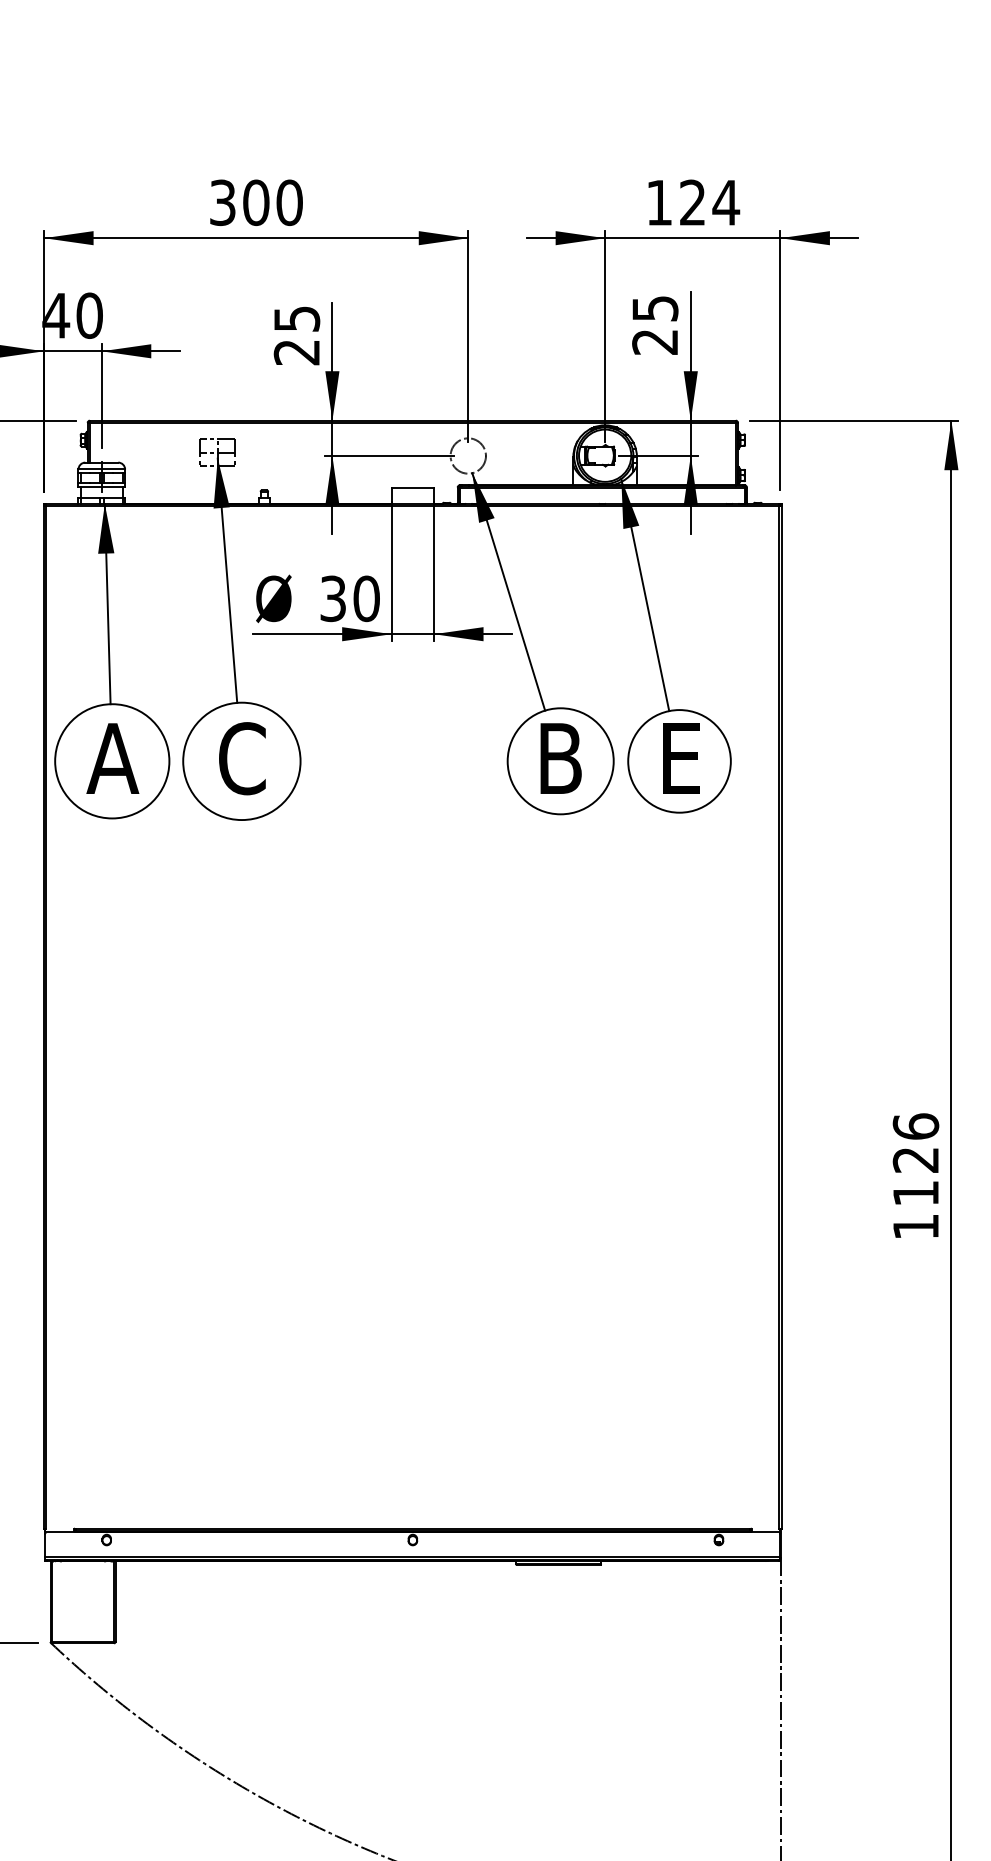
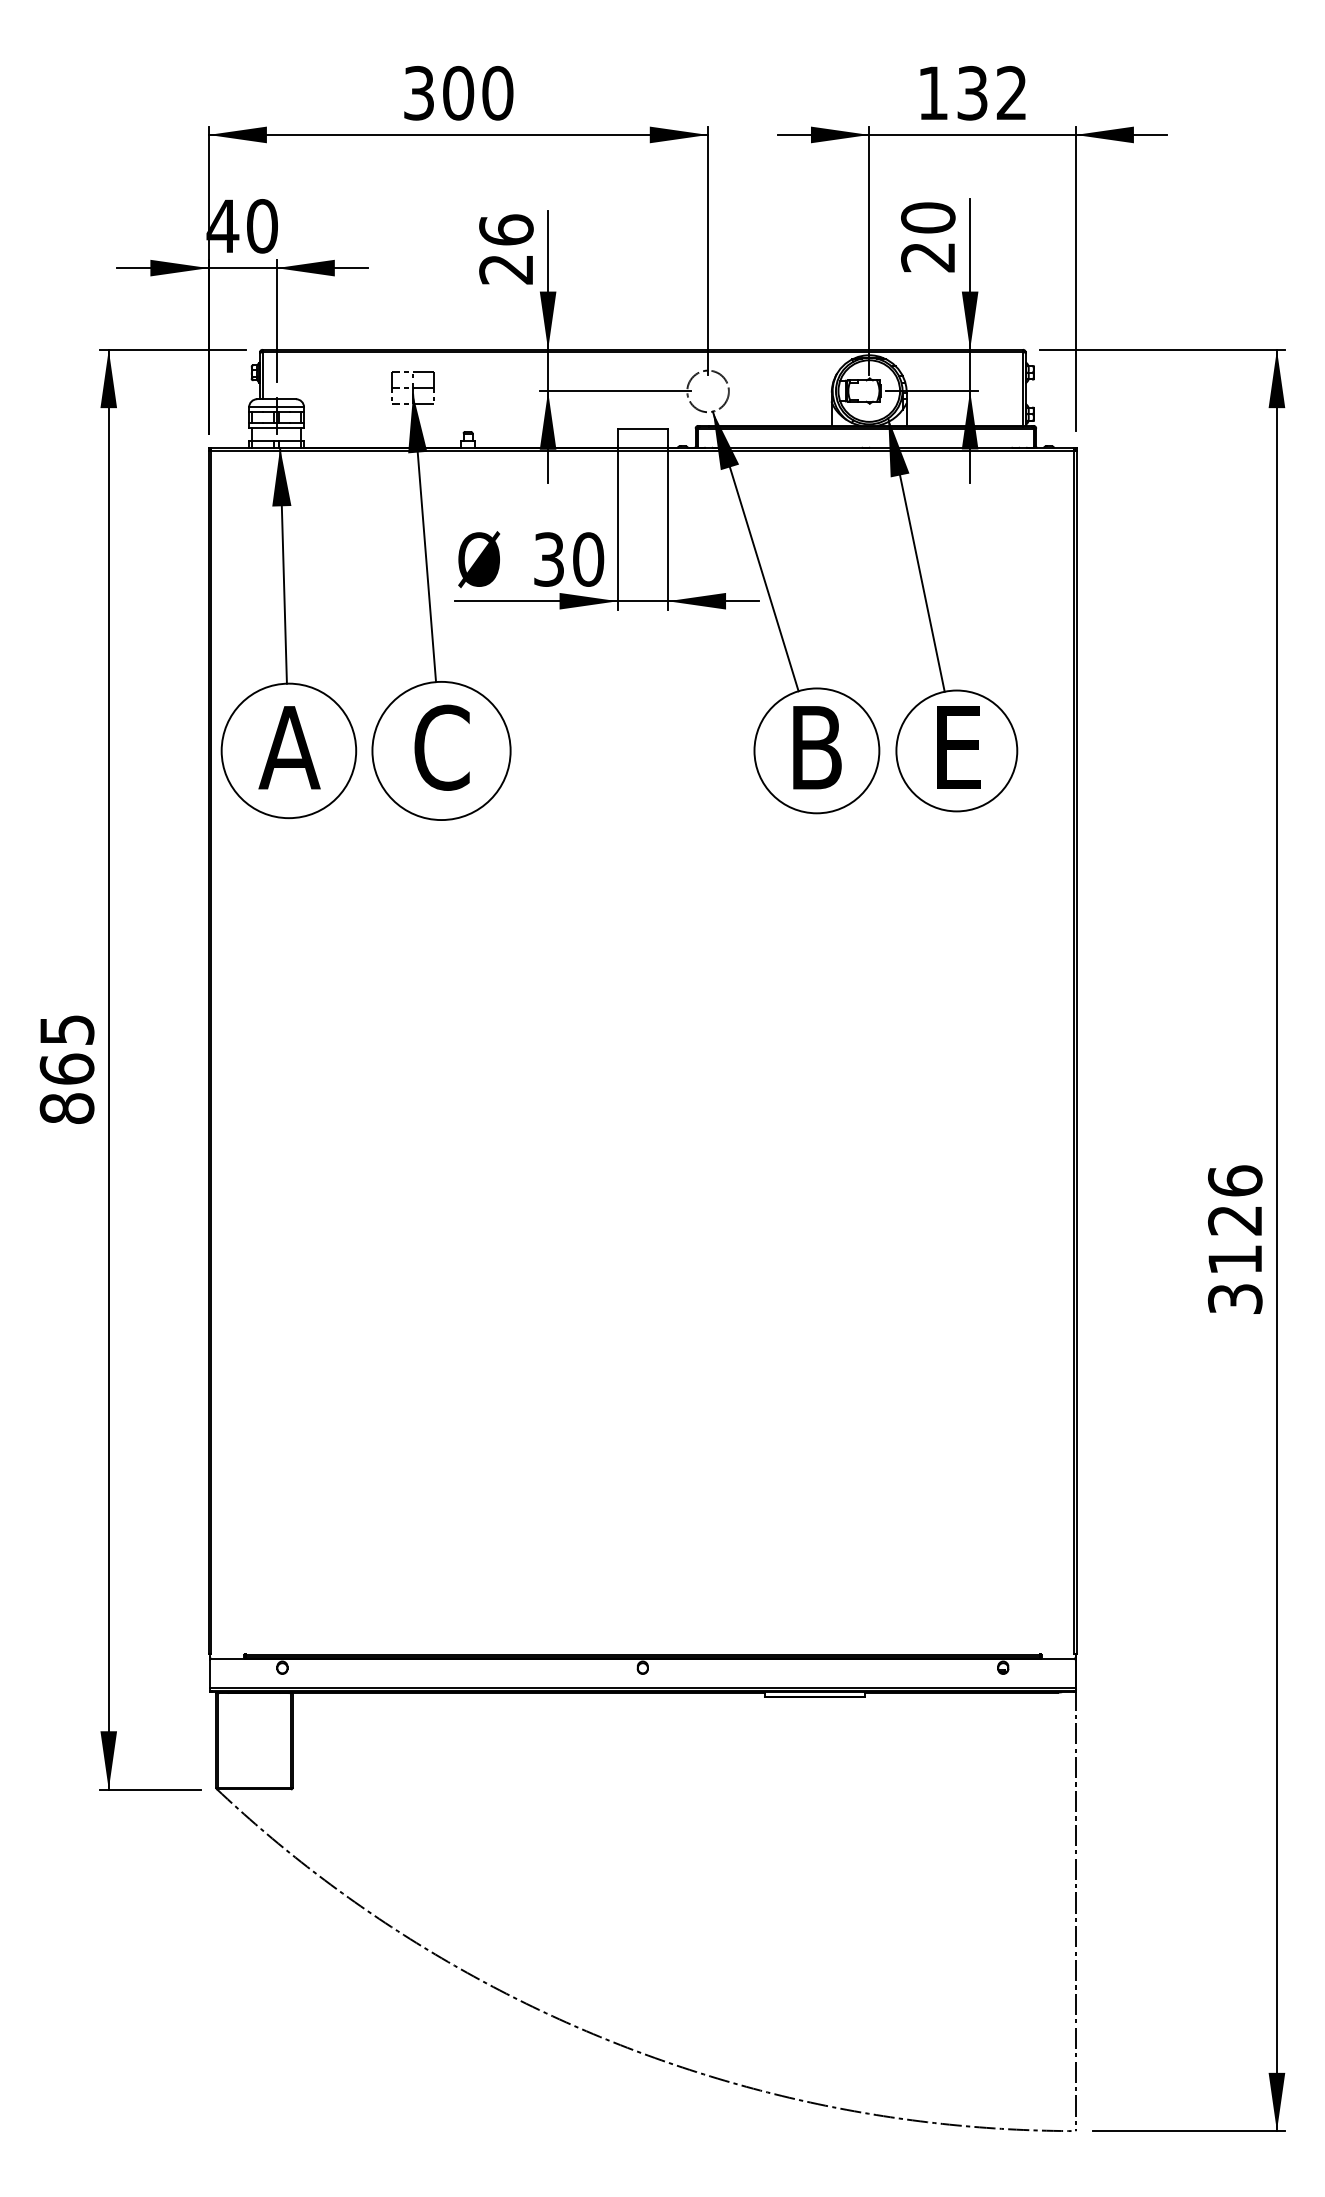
text: (709, 202) -> (992, 93), 124 -> 132
text: (655, 308) -> (928, 217), 25 -> 20
text: (297, 318) -> (506, 229), 25 -> 26
text: (916, 1226) -> (1235, 1298), 1126 -> 3126

